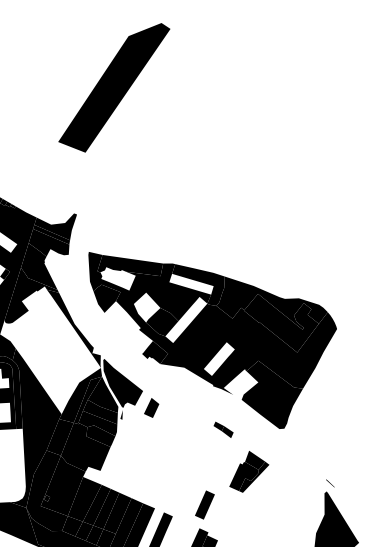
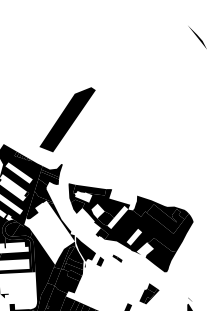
part: (114, 87) -> (67, 119), moved
fill: (197, 284) -> (123, 199), removed
part: (223, 429) -> (117, 258), moved

